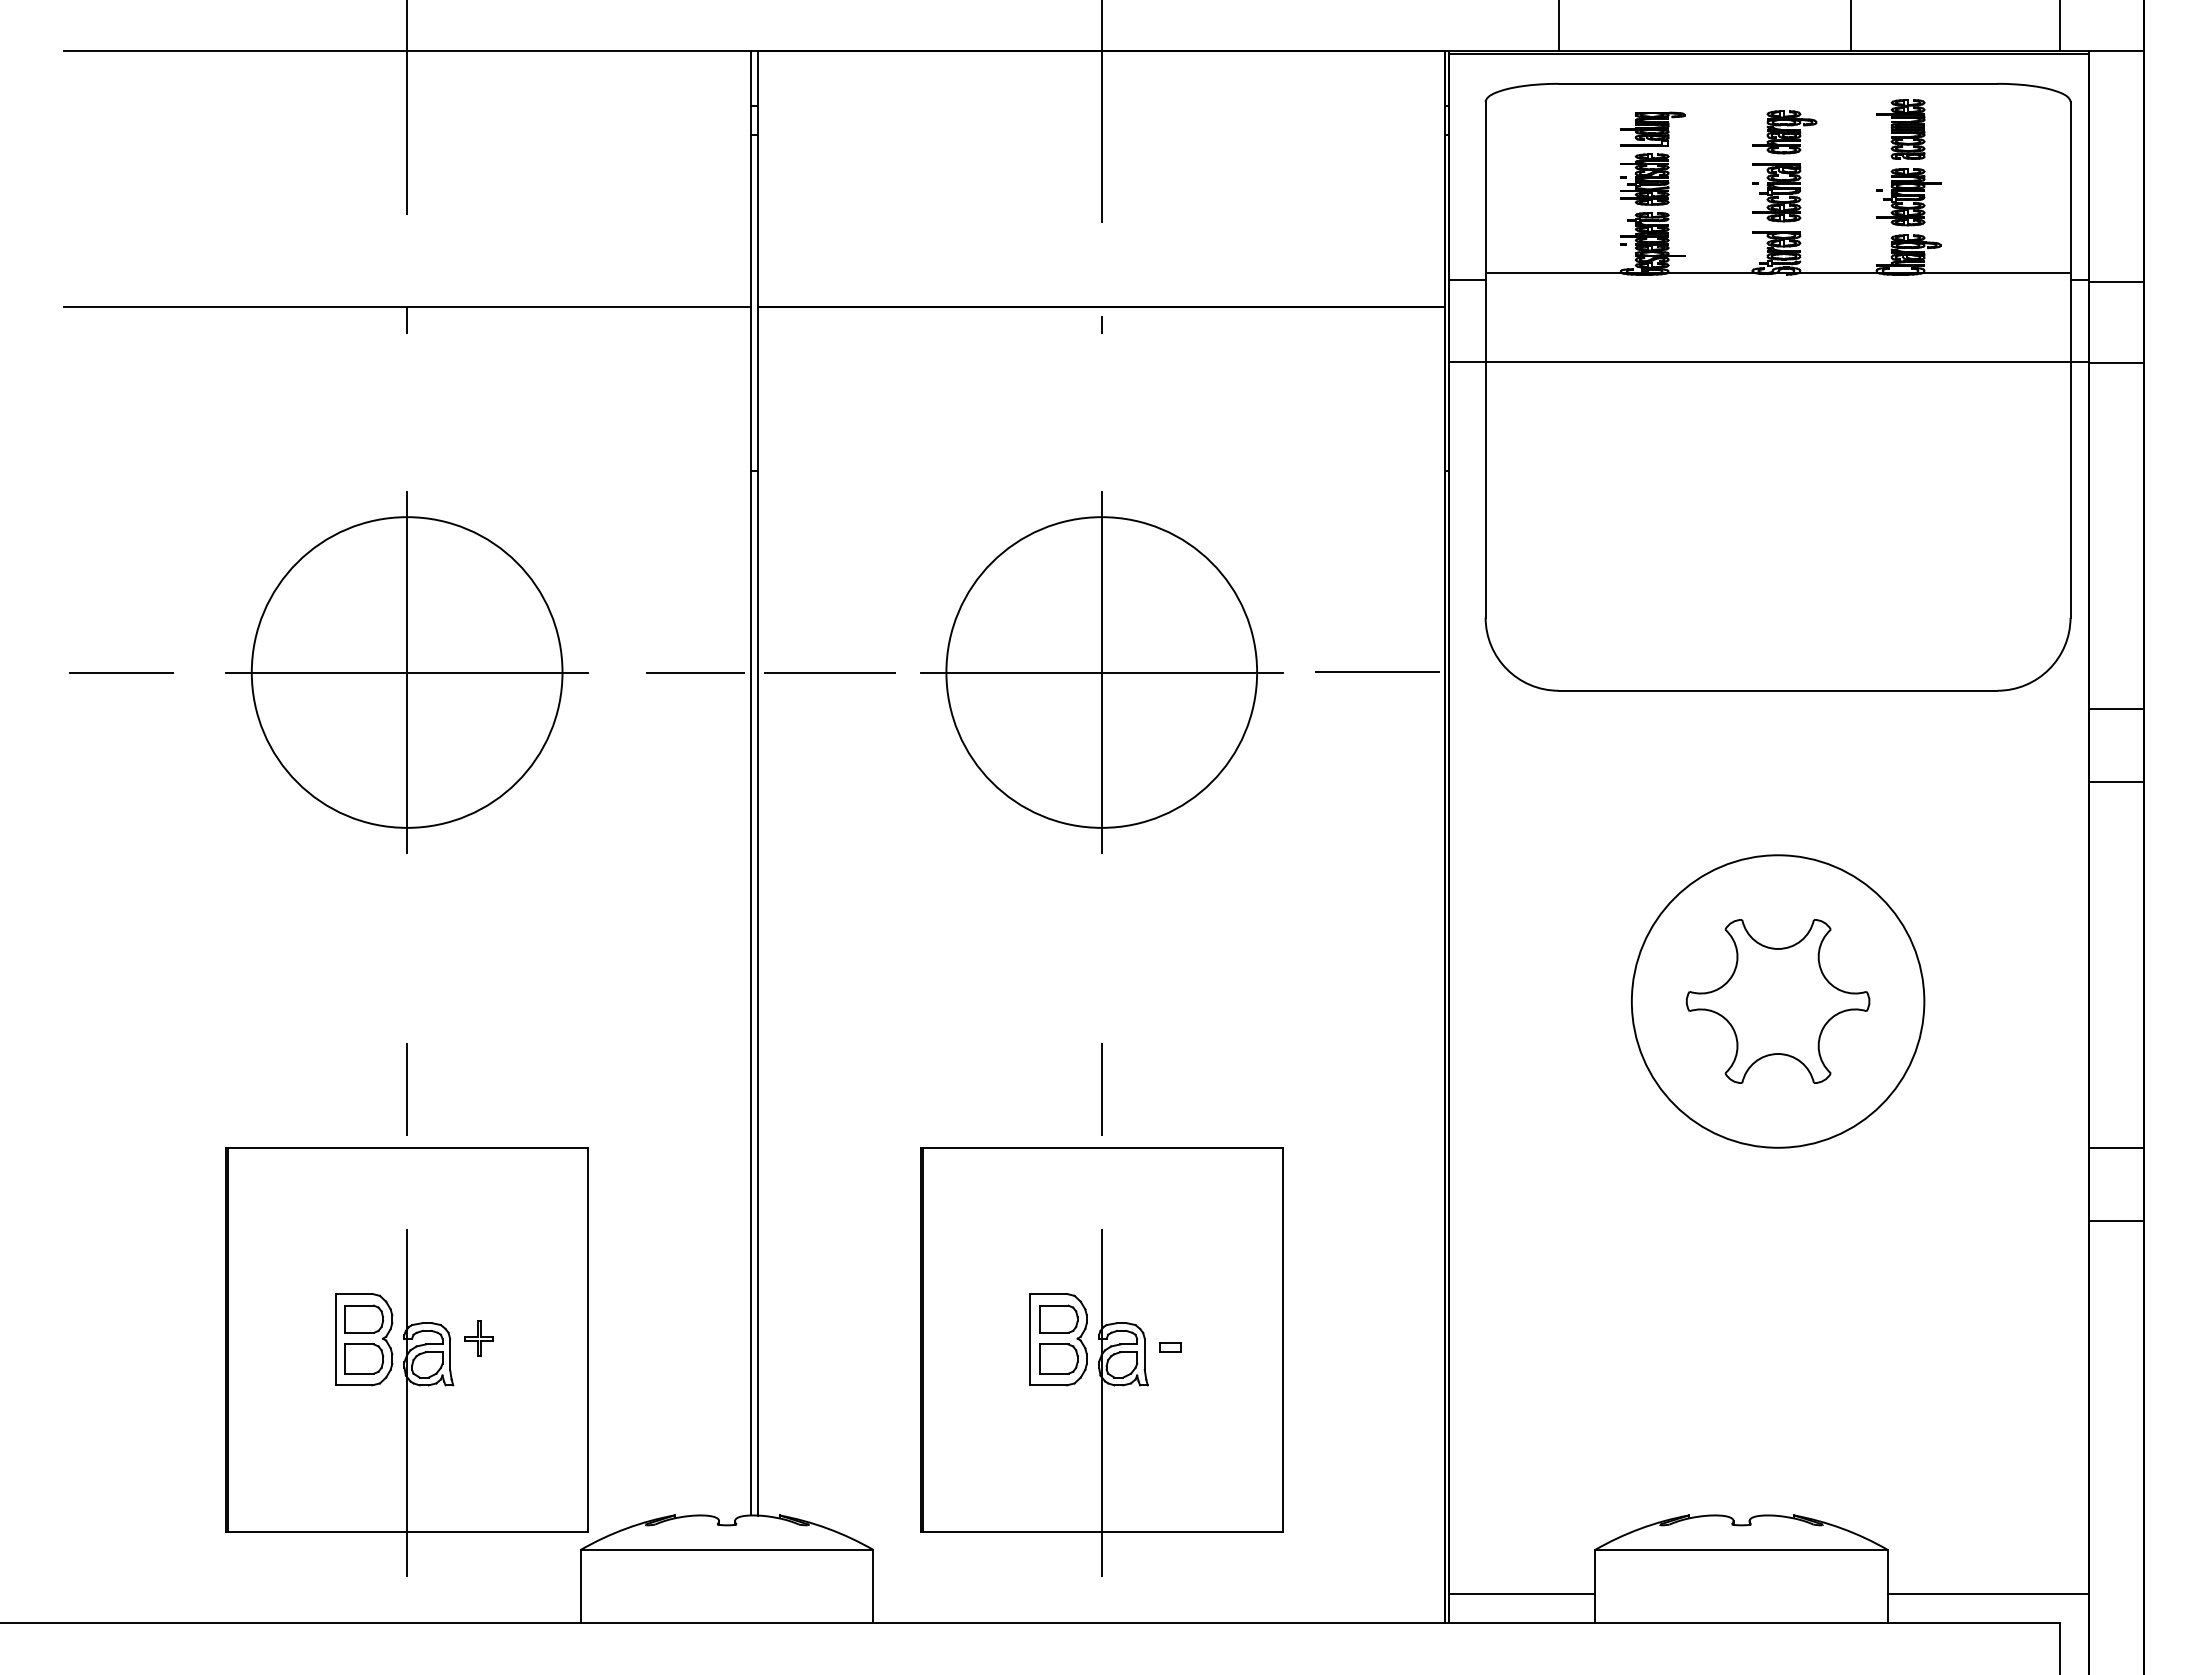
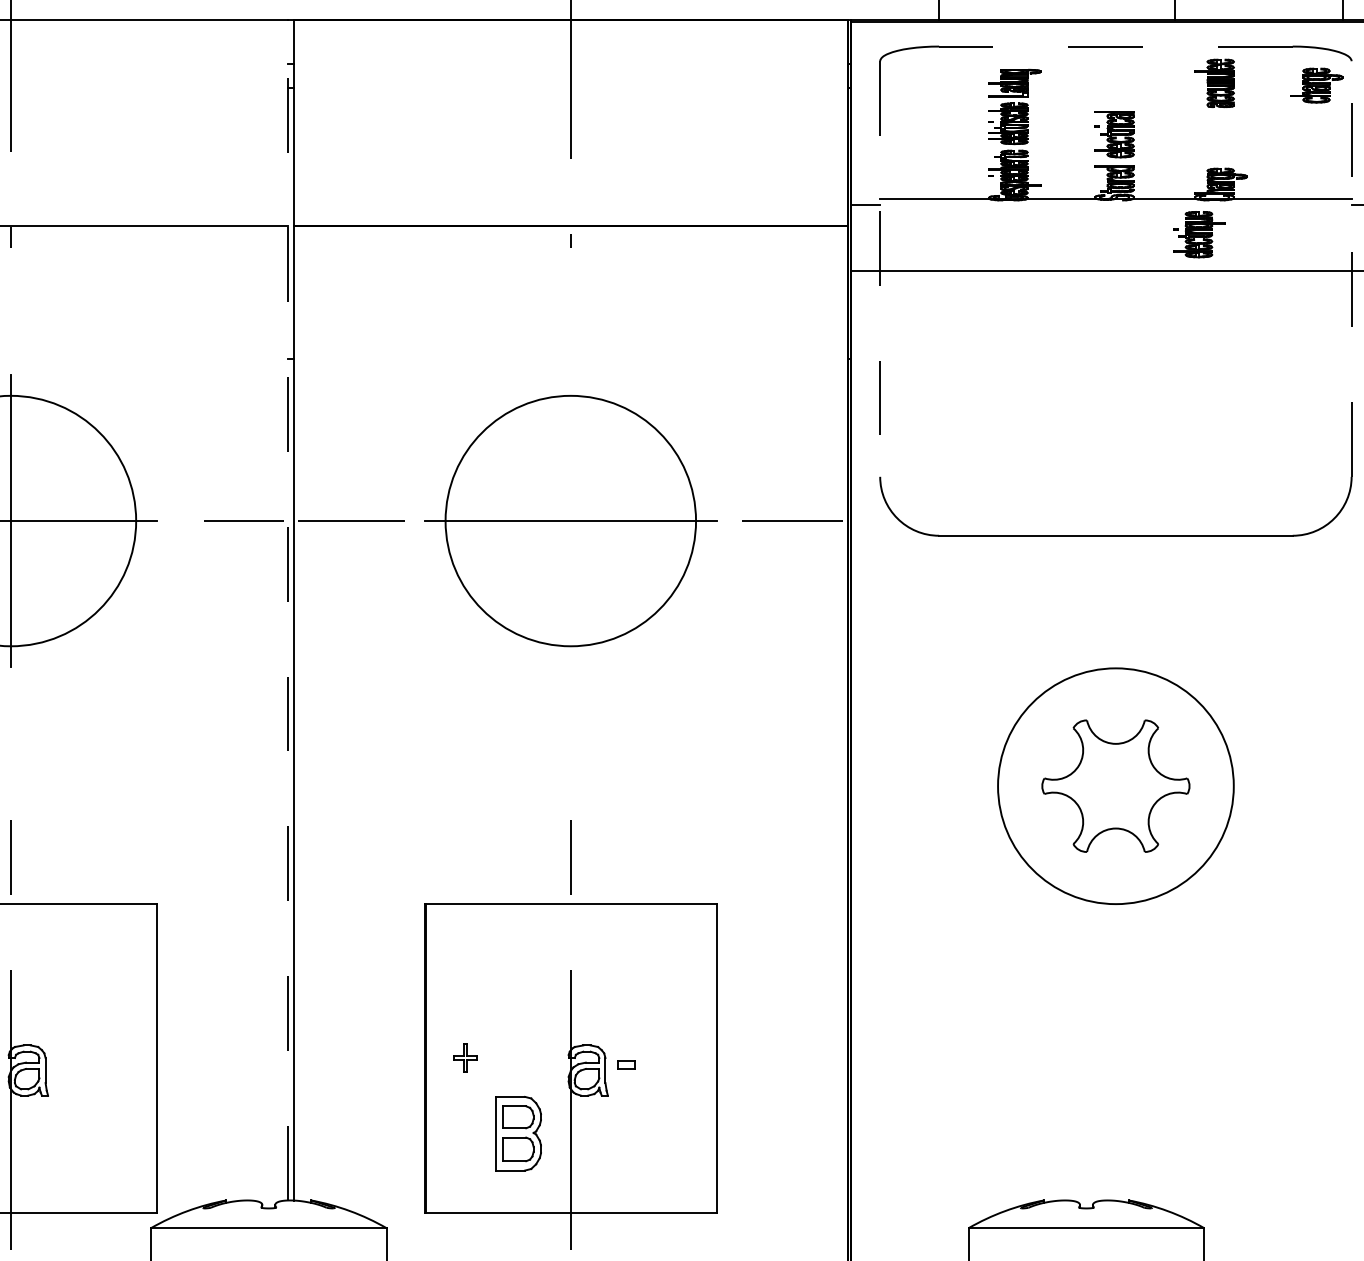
line: (1777, 83) -> (1115, 46), solid -> dashed
part: (1784, 132) -> (1316, 85), moved
part: (1908, 197) -> (1199, 234), moved
line: (1485, 359) -> (880, 268), solid -> dashed
line: (2070, 359) -> (1351, 268), solid -> dashed
line: (1101, 672) -> (570, 521), removed
line: (750, 782) -> (287, 609), solid -> dashed
part: (478, 1338) -> (465, 1057), moved
part: (1058, 1339) -> (518, 1133), moved

